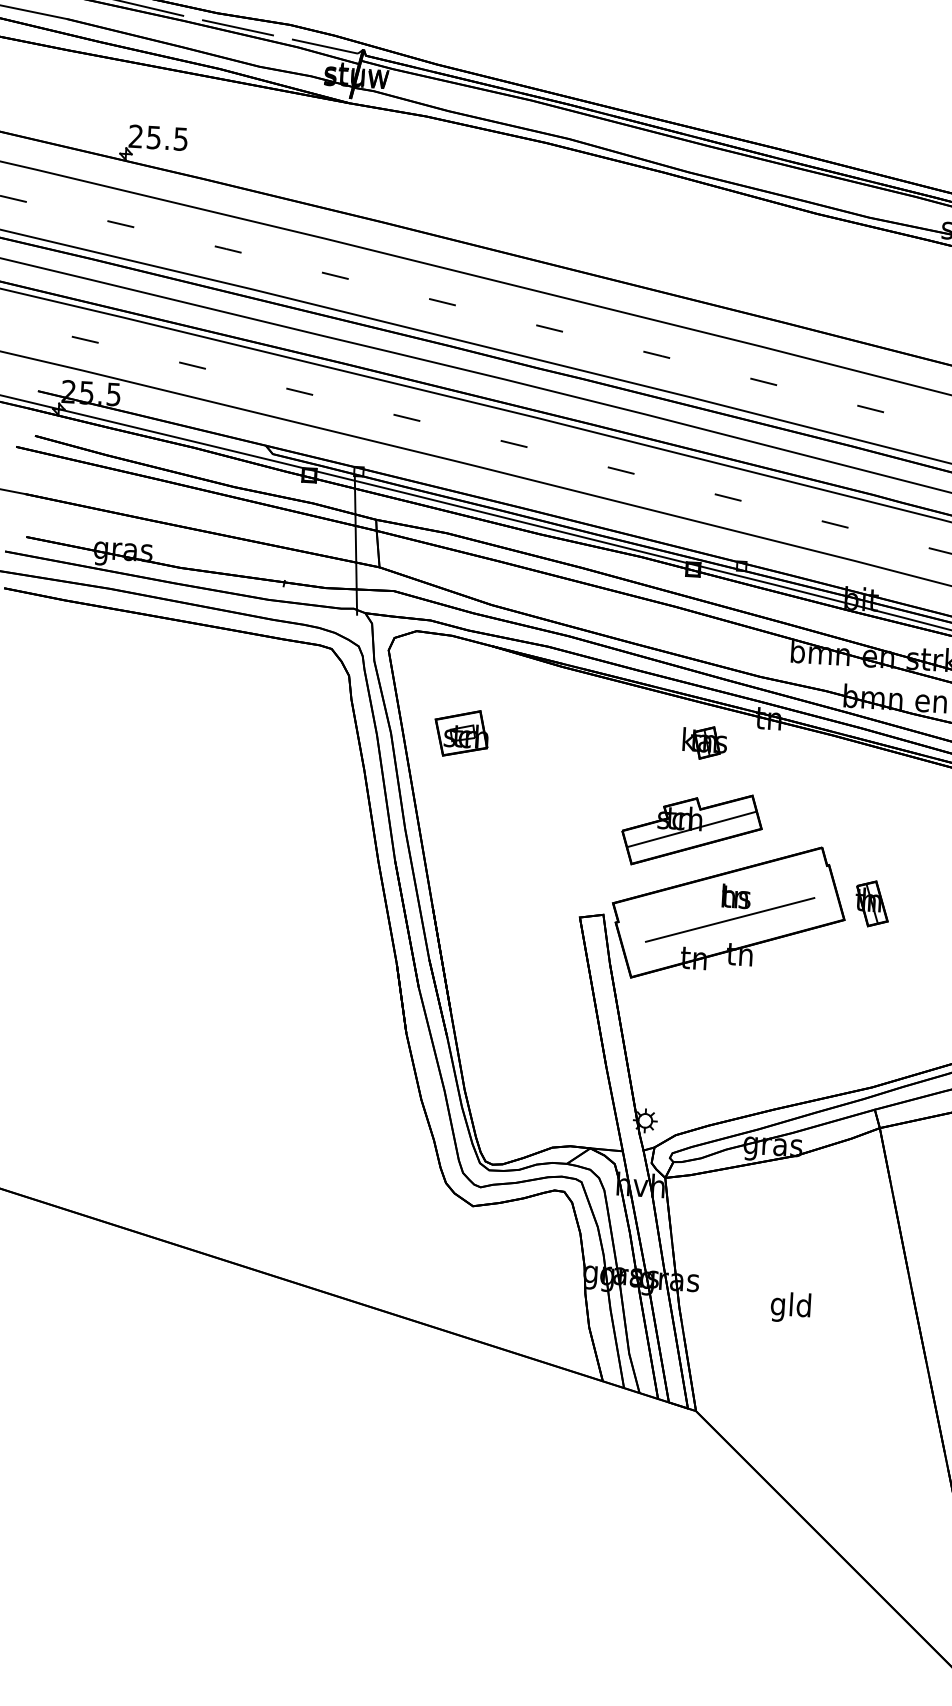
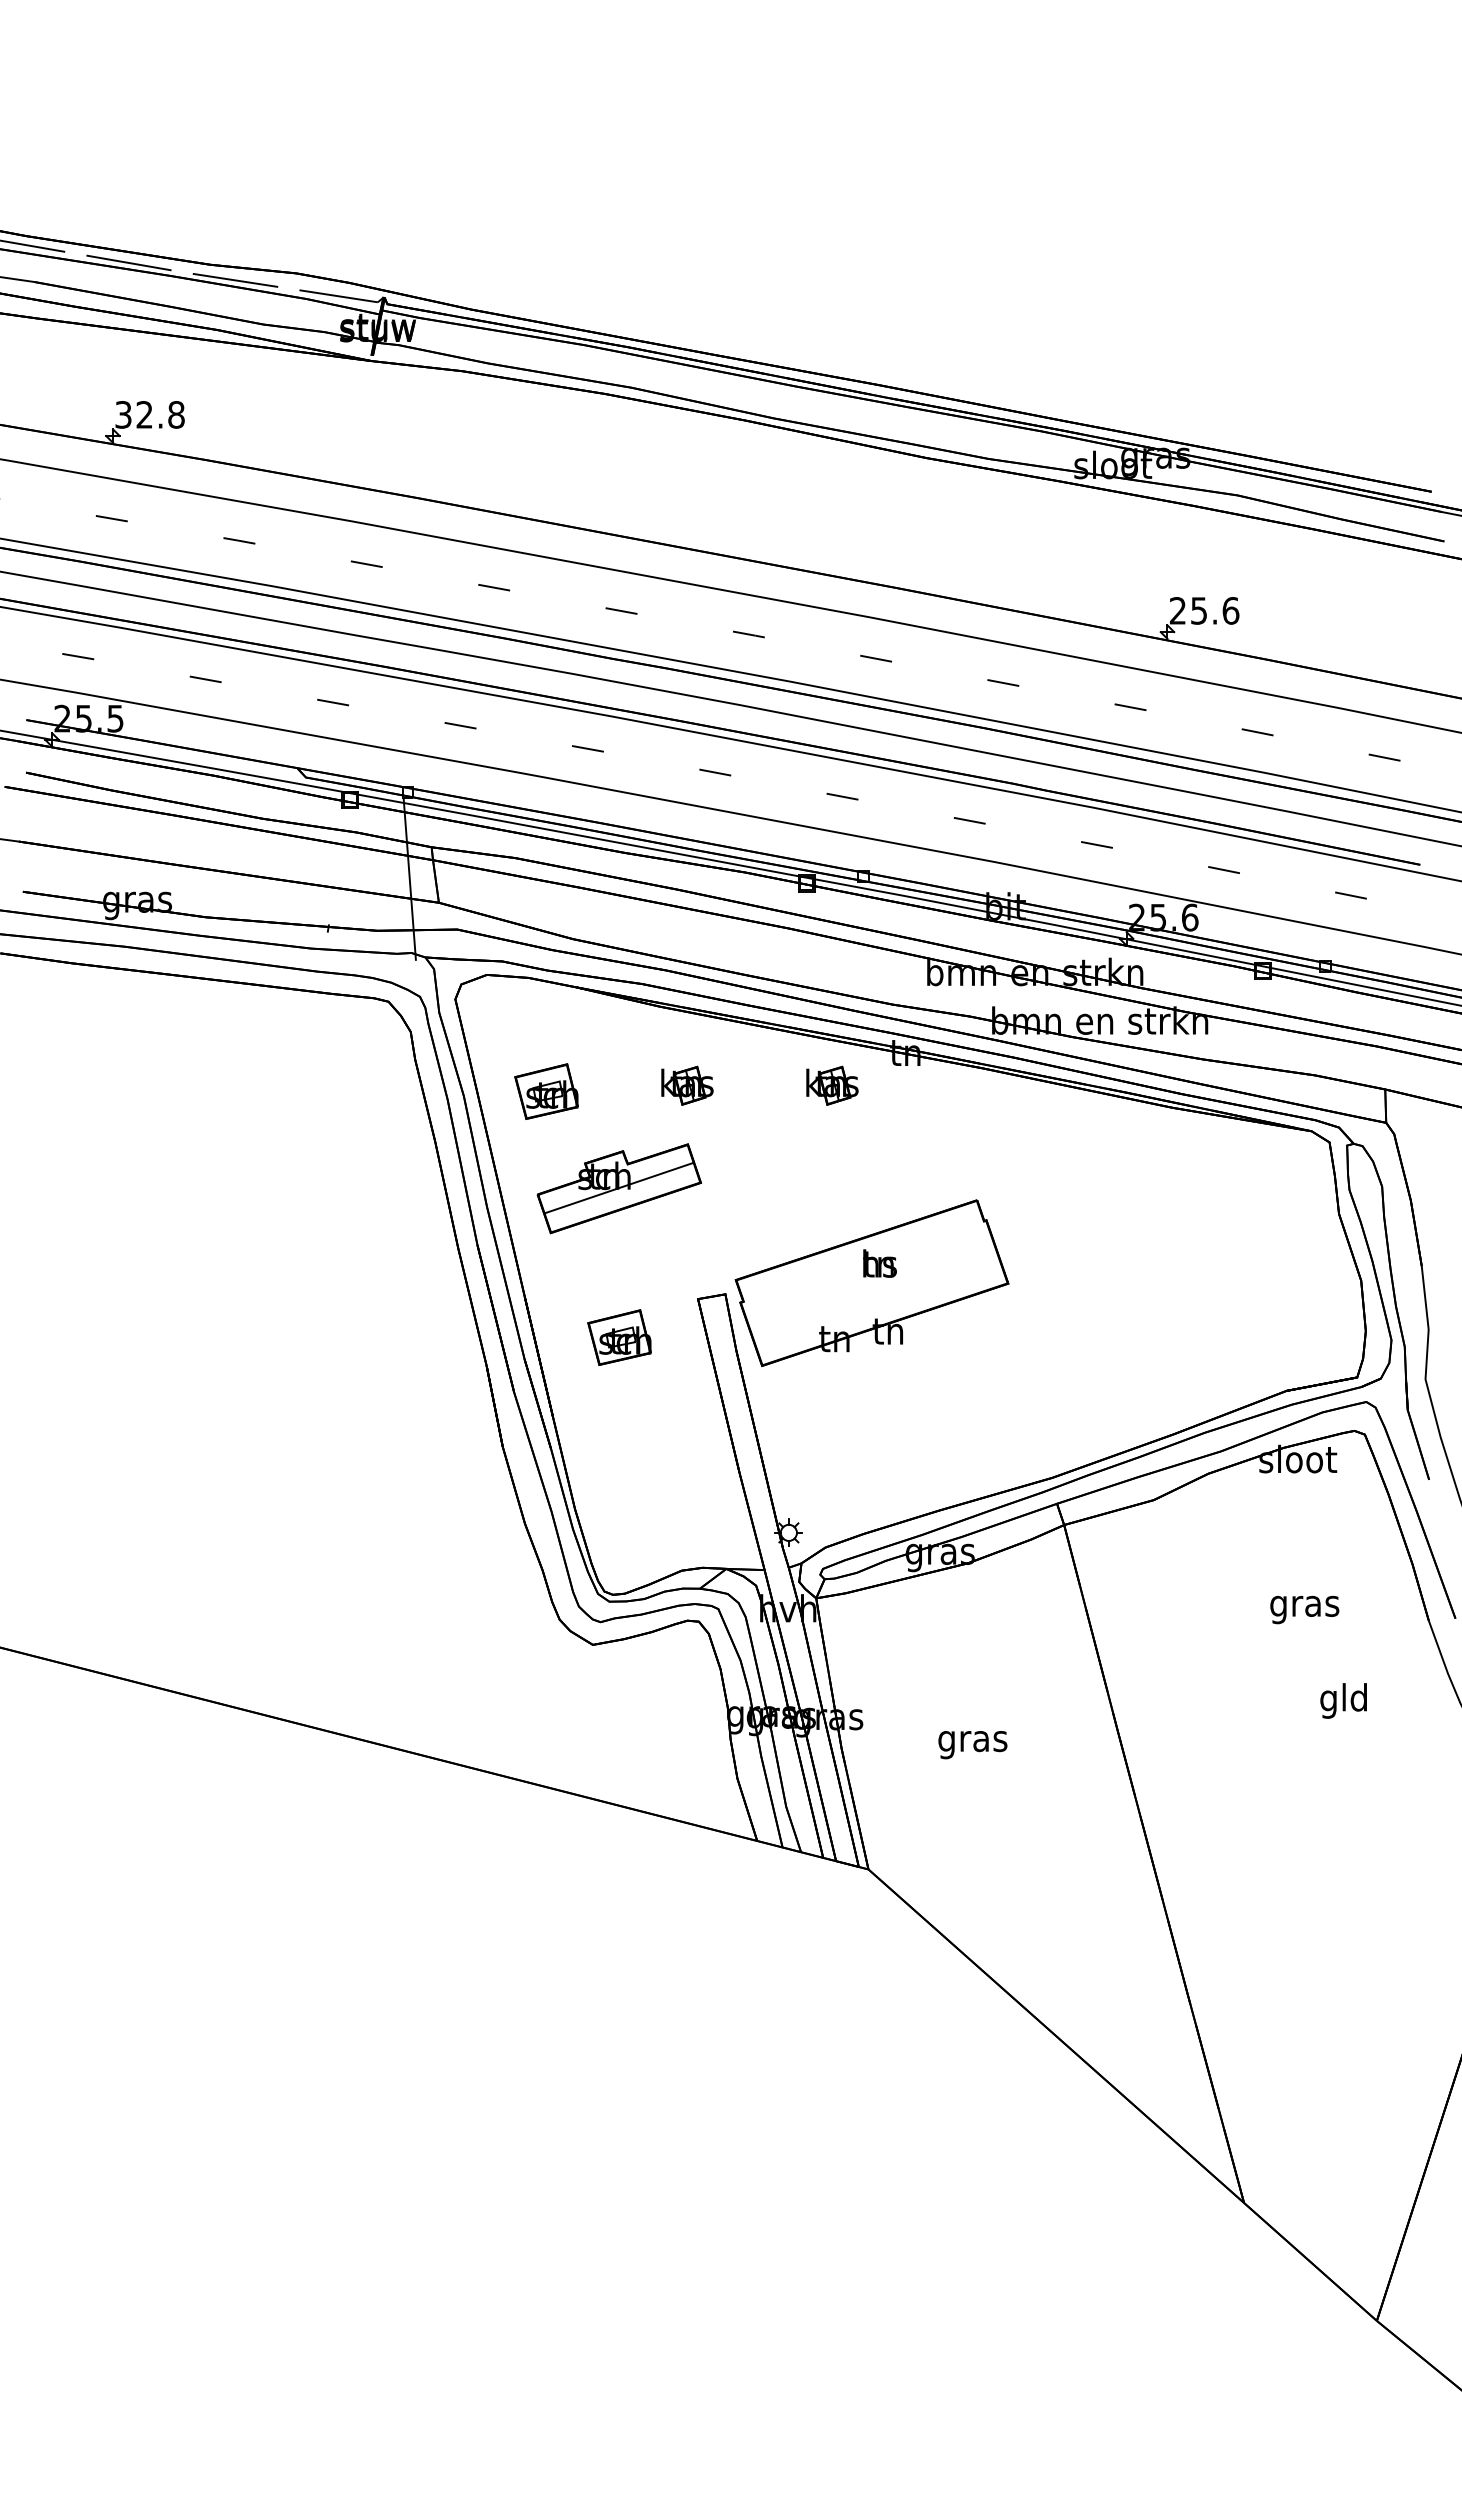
text: (158, 137) -> (149, 414), 25.5 -> 32.8
part: (581, 735) -> (687, 1085), added
part: (691, 829) -> (618, 1188), moved
part: (872, 903) -> (1039, 1262), removed
line: (730, 919) -> (874, 1291), removed
part: (511, 946) -> (619, 1337), added
text: (790, 1307) -> (972, 1741), gld -> gras

